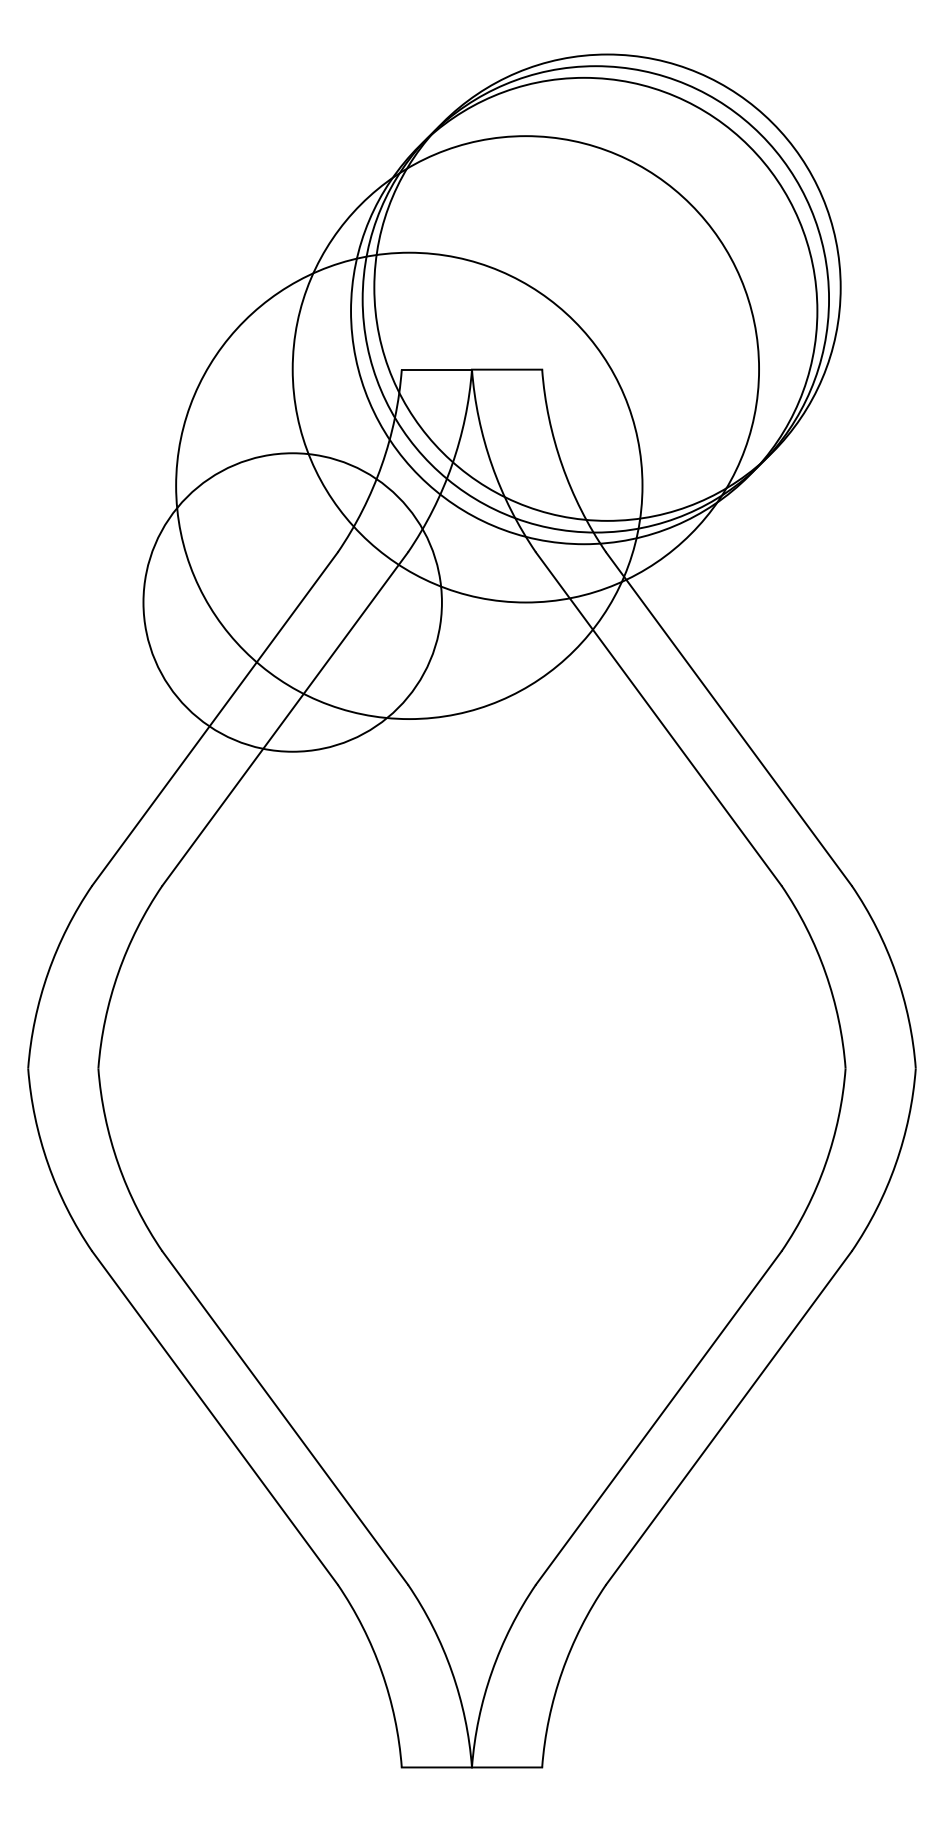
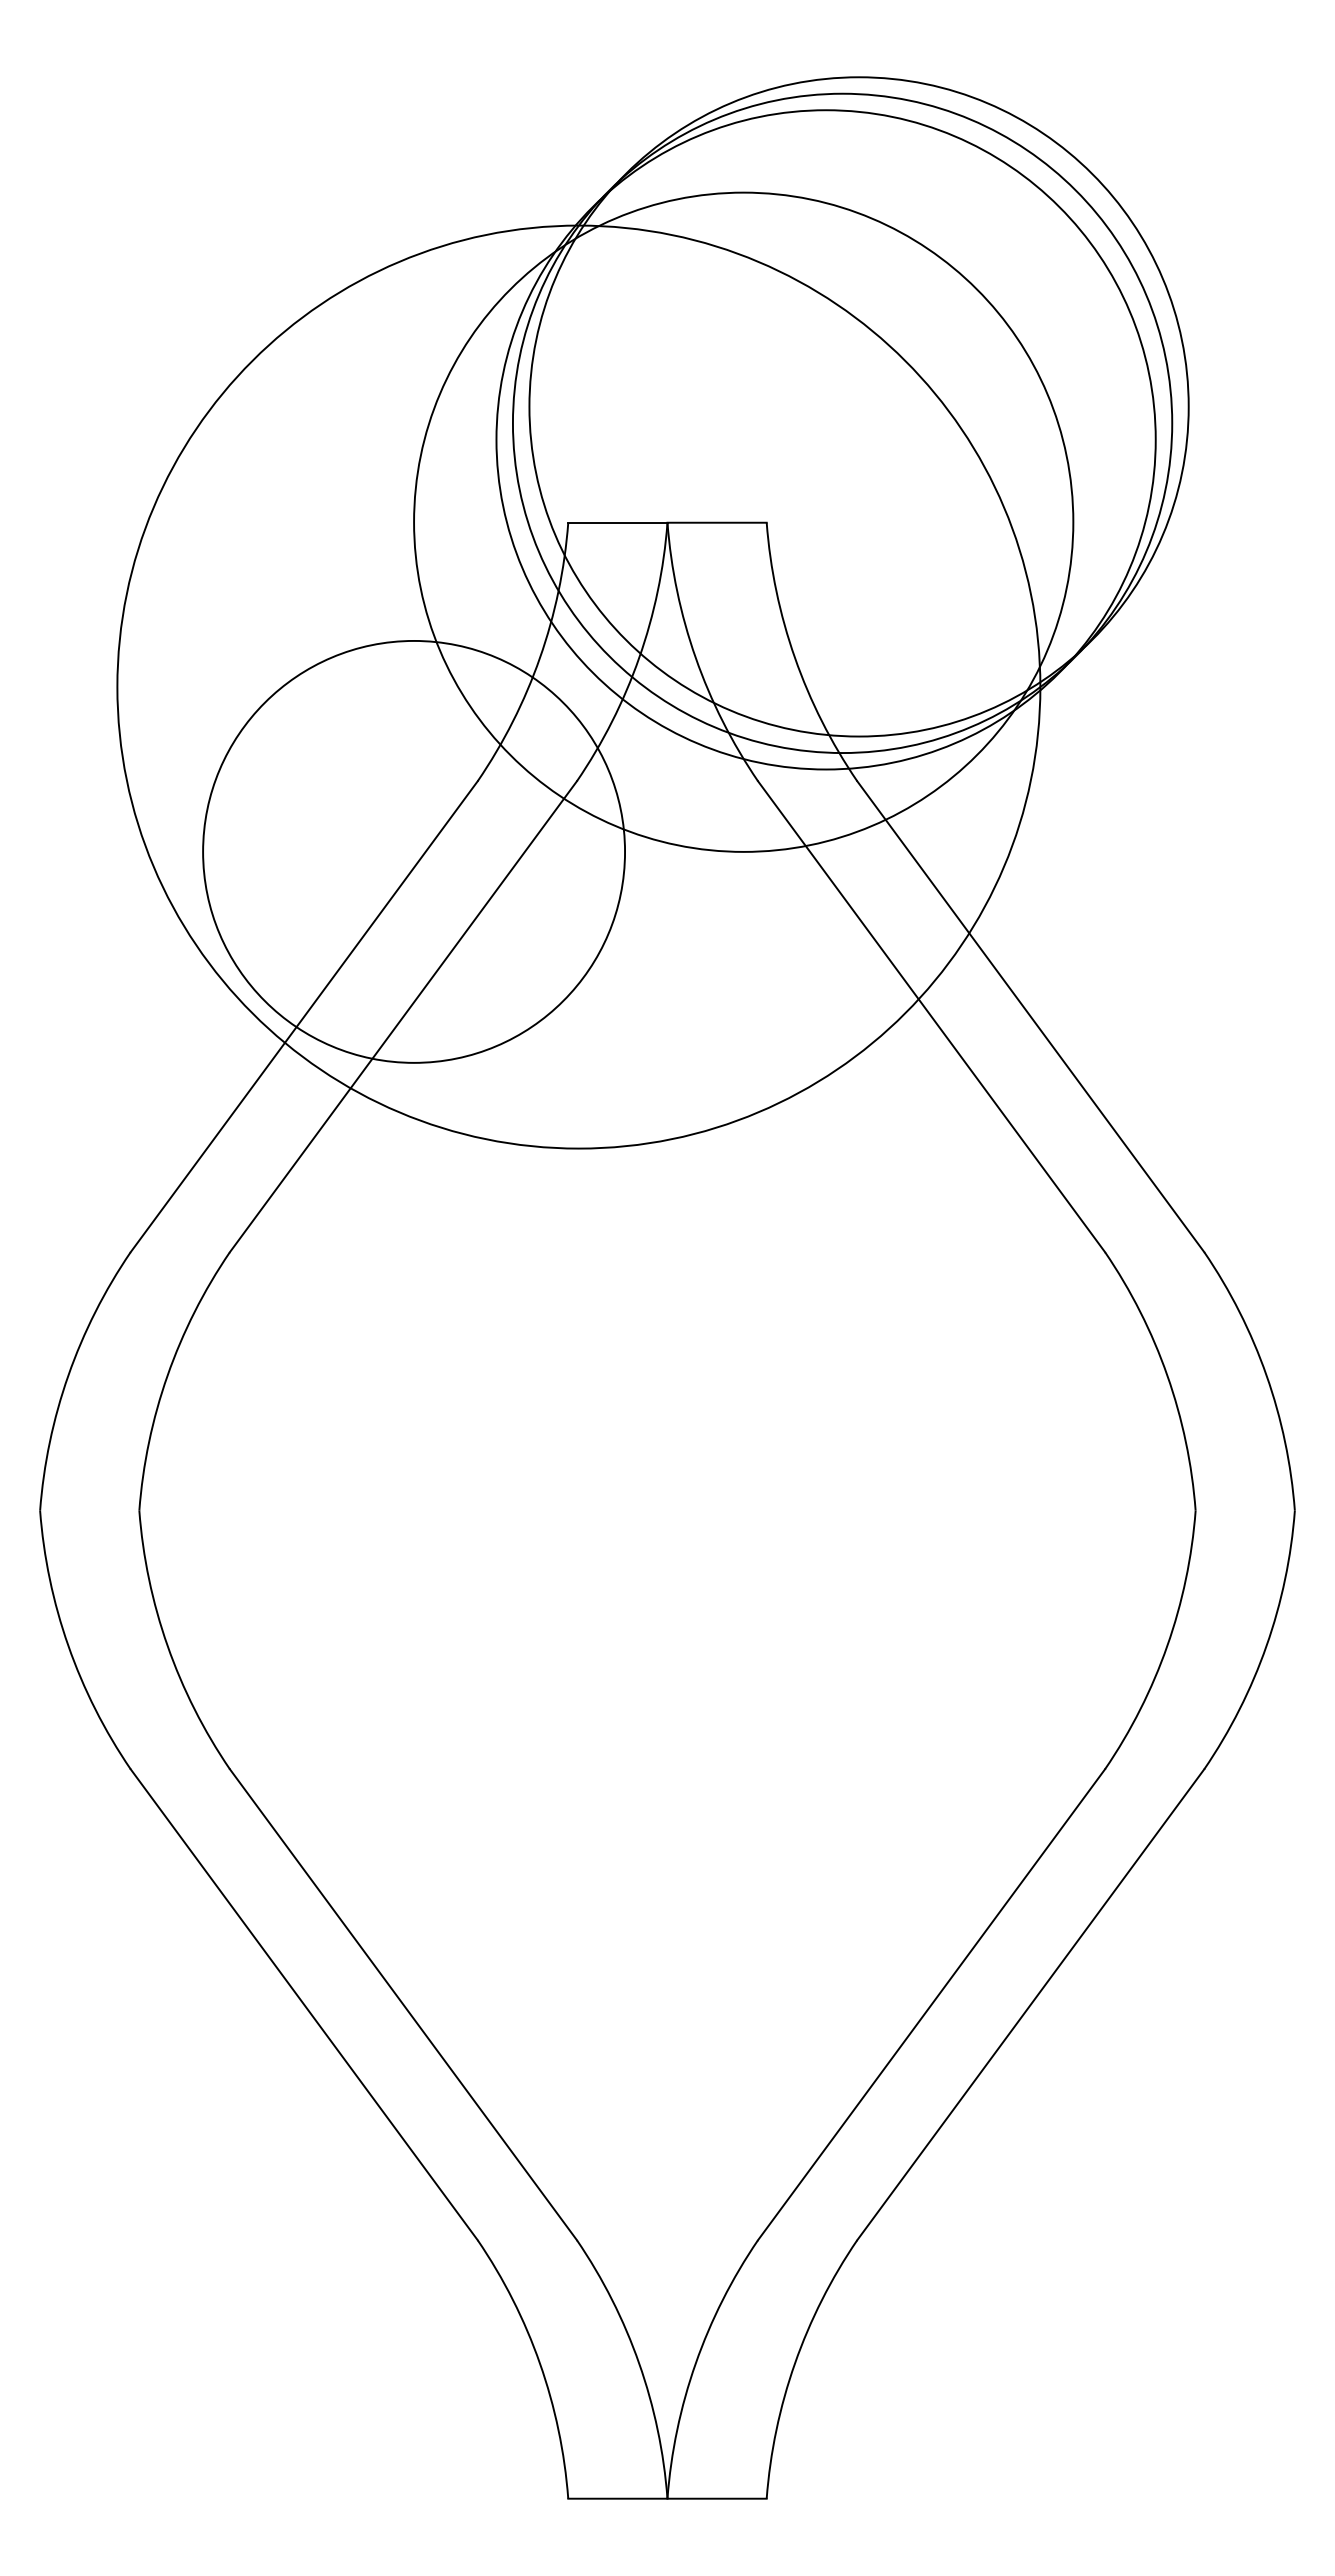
circle: (409, 485) -> (578, 686), size x1.4

